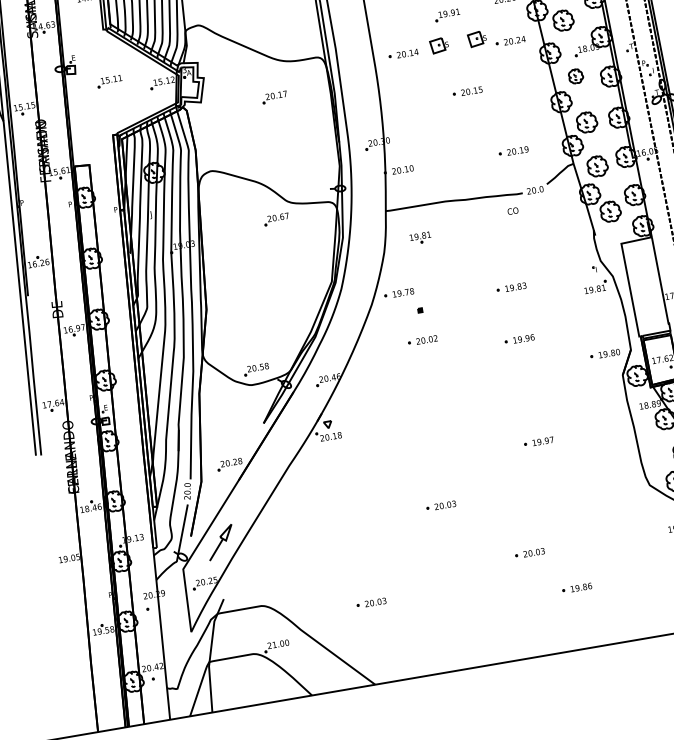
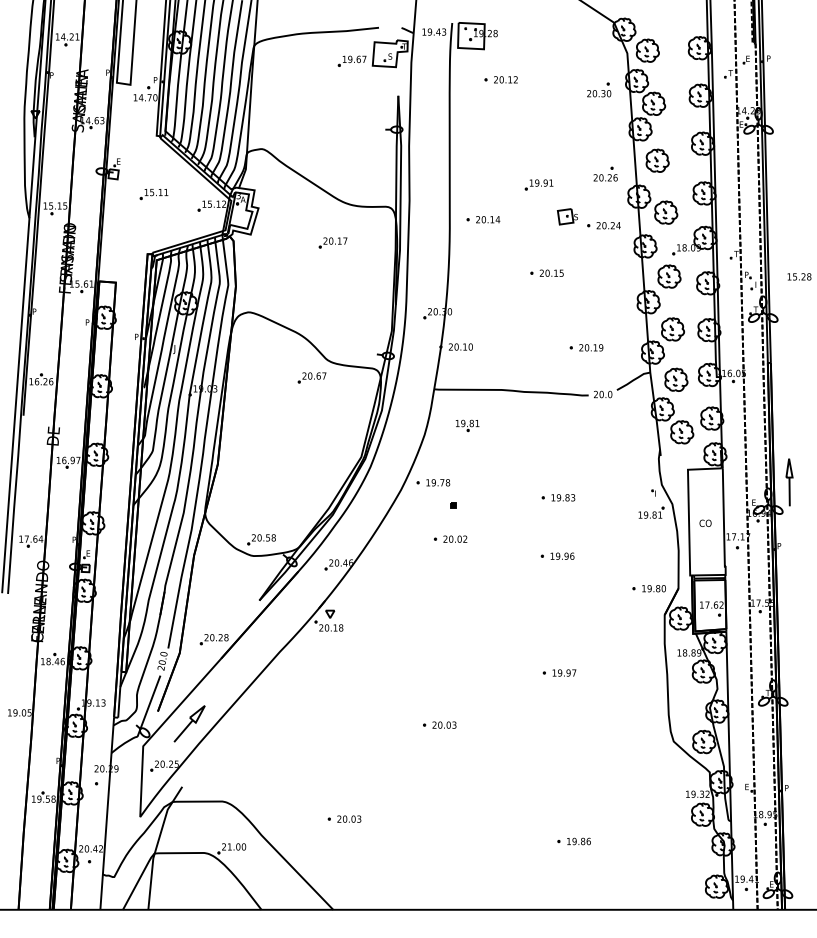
part: (439, 45) -> (524, 216), removed
part: (576, 76) -> (669, 276), size x1.43
text: (512, 210) -> (705, 522), moved
part: (529, 552) -> (528, 793), removed

